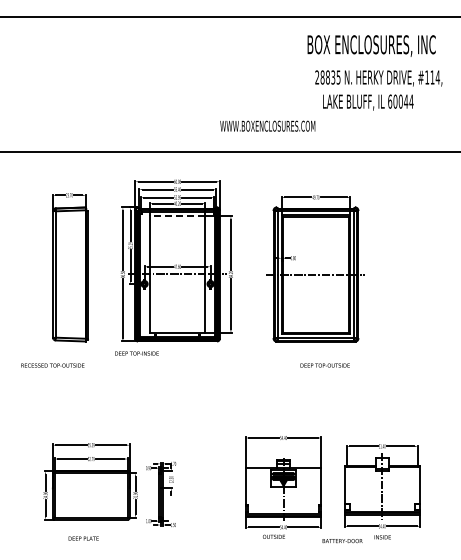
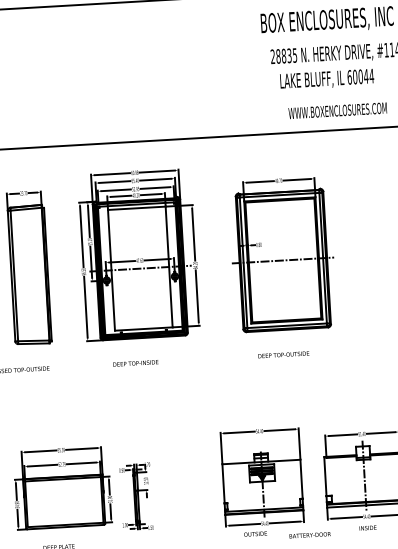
text: (267, 125) -> (337, 110), moved
line: (177, 216) -> (136, 208), dashed -> solid
text: (136, 353) -> (135, 363), moved
text: (324, 365) -> (283, 354), moved
text: (342, 541) -> (310, 535), moved

